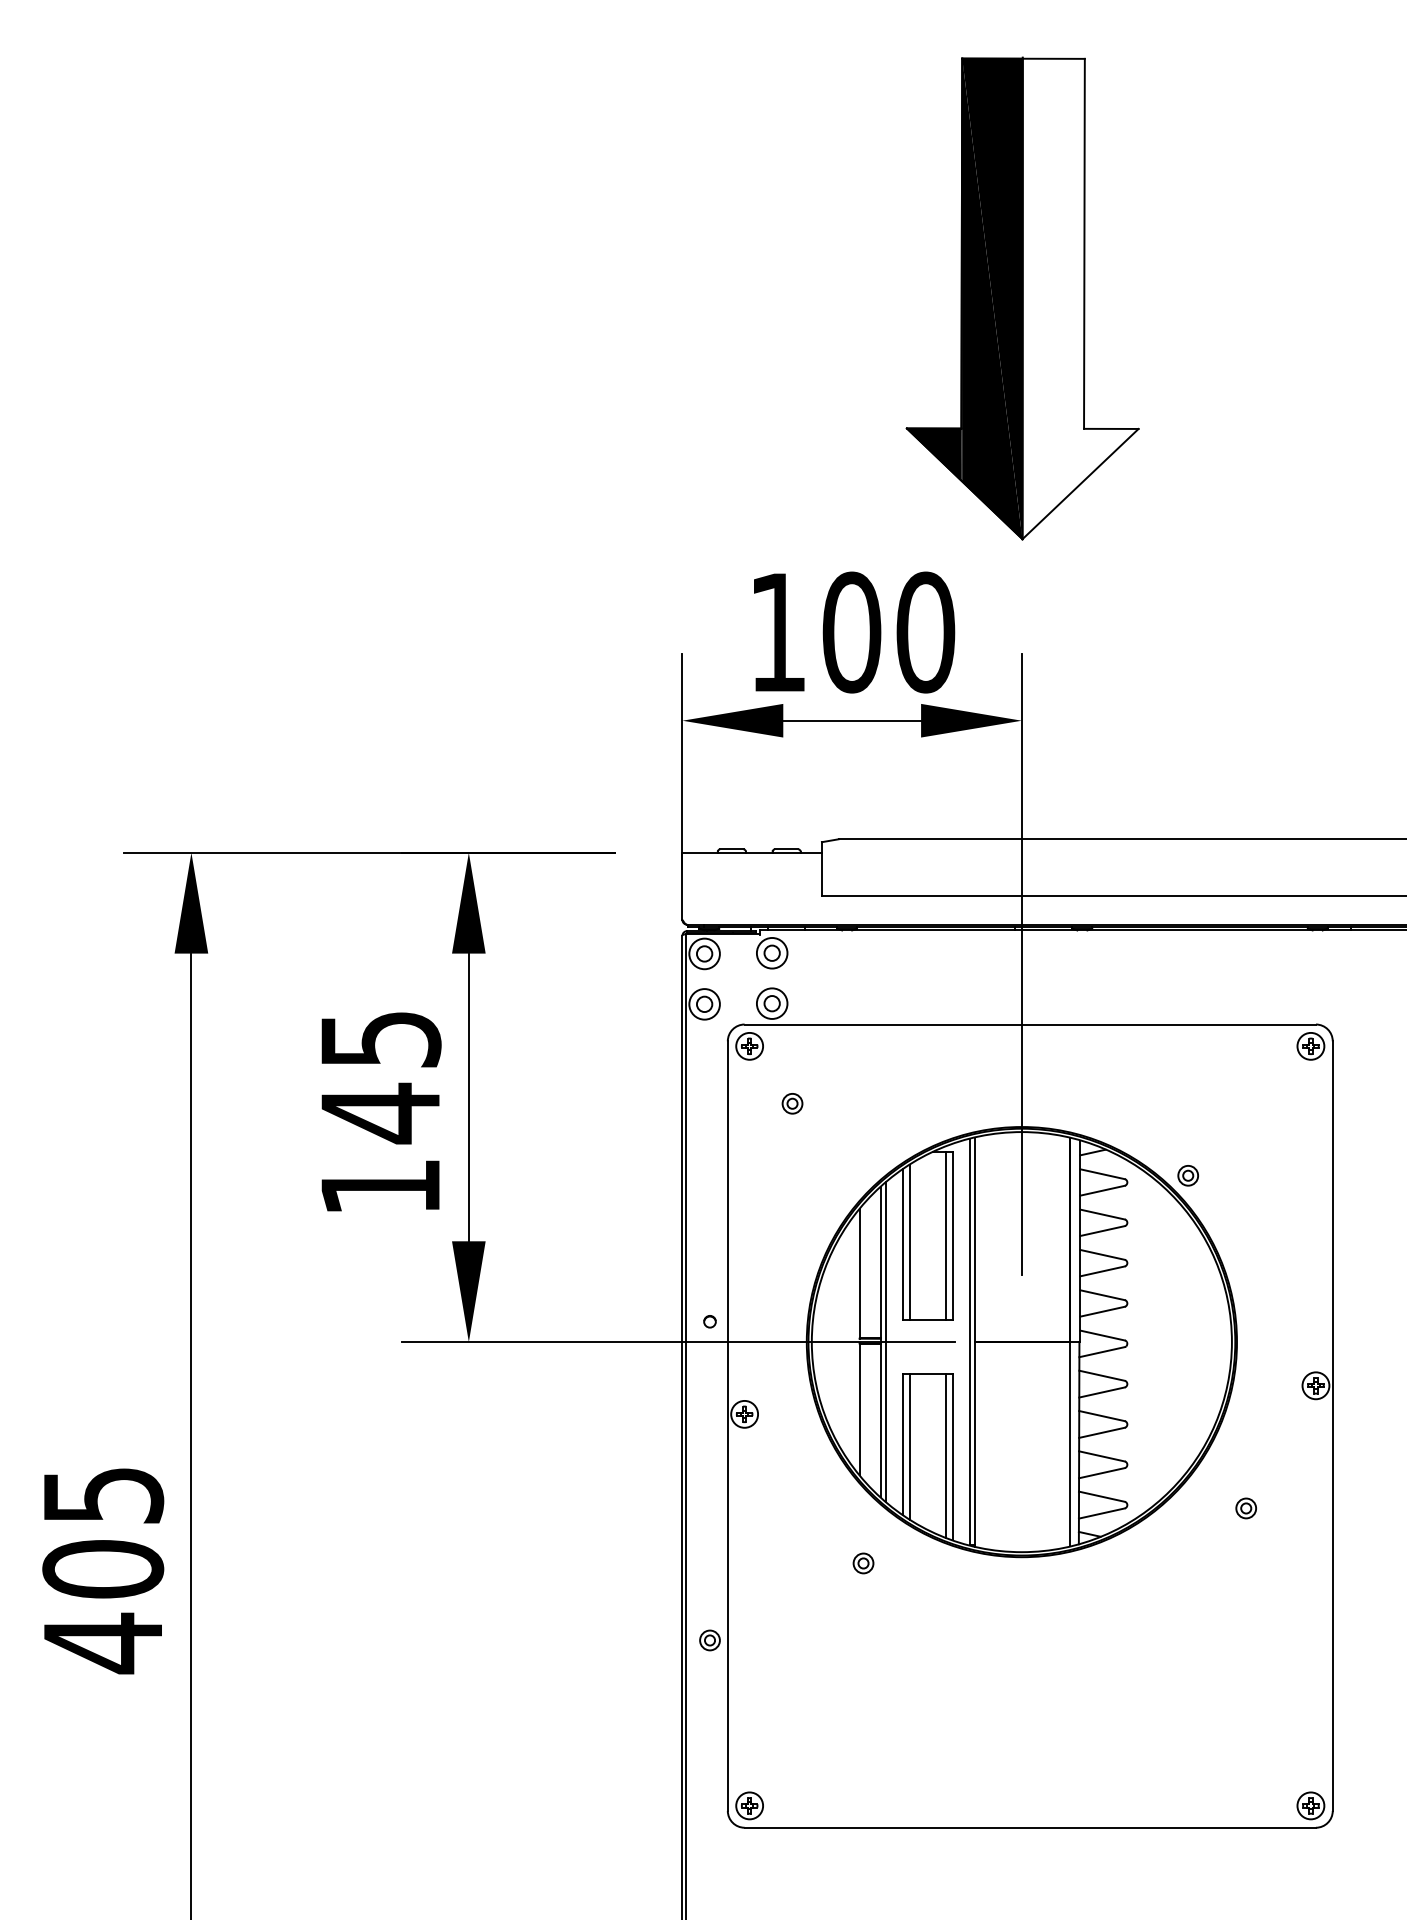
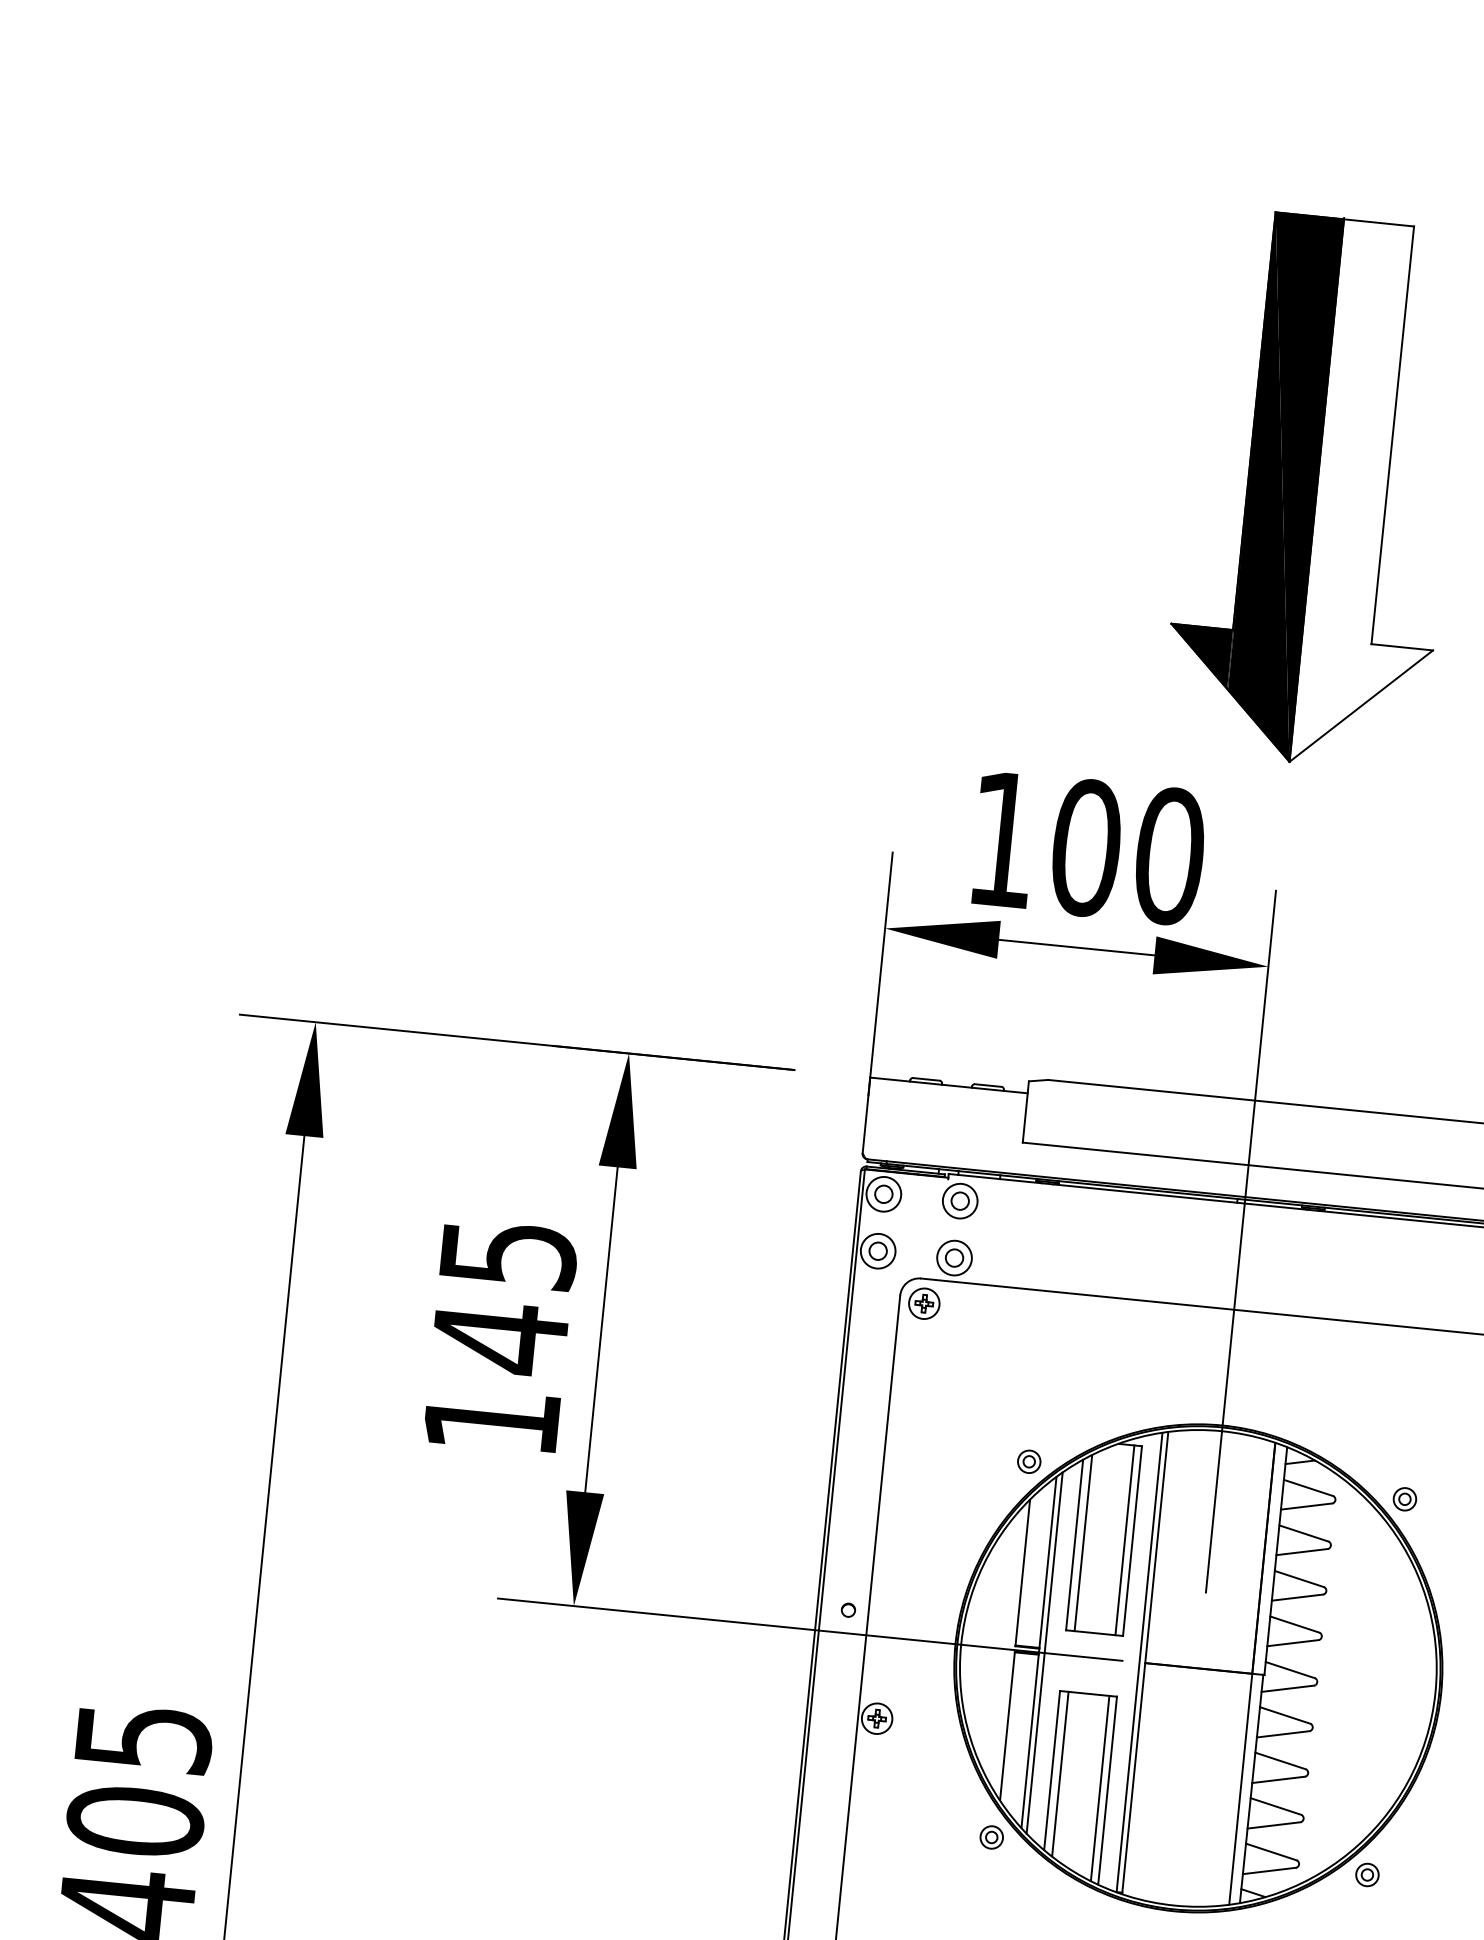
part: (792, 1103) -> (1029, 1461), moved
part: (1245, 1508) -> (1366, 1874), moved
part: (863, 1563) -> (991, 1837), moved

